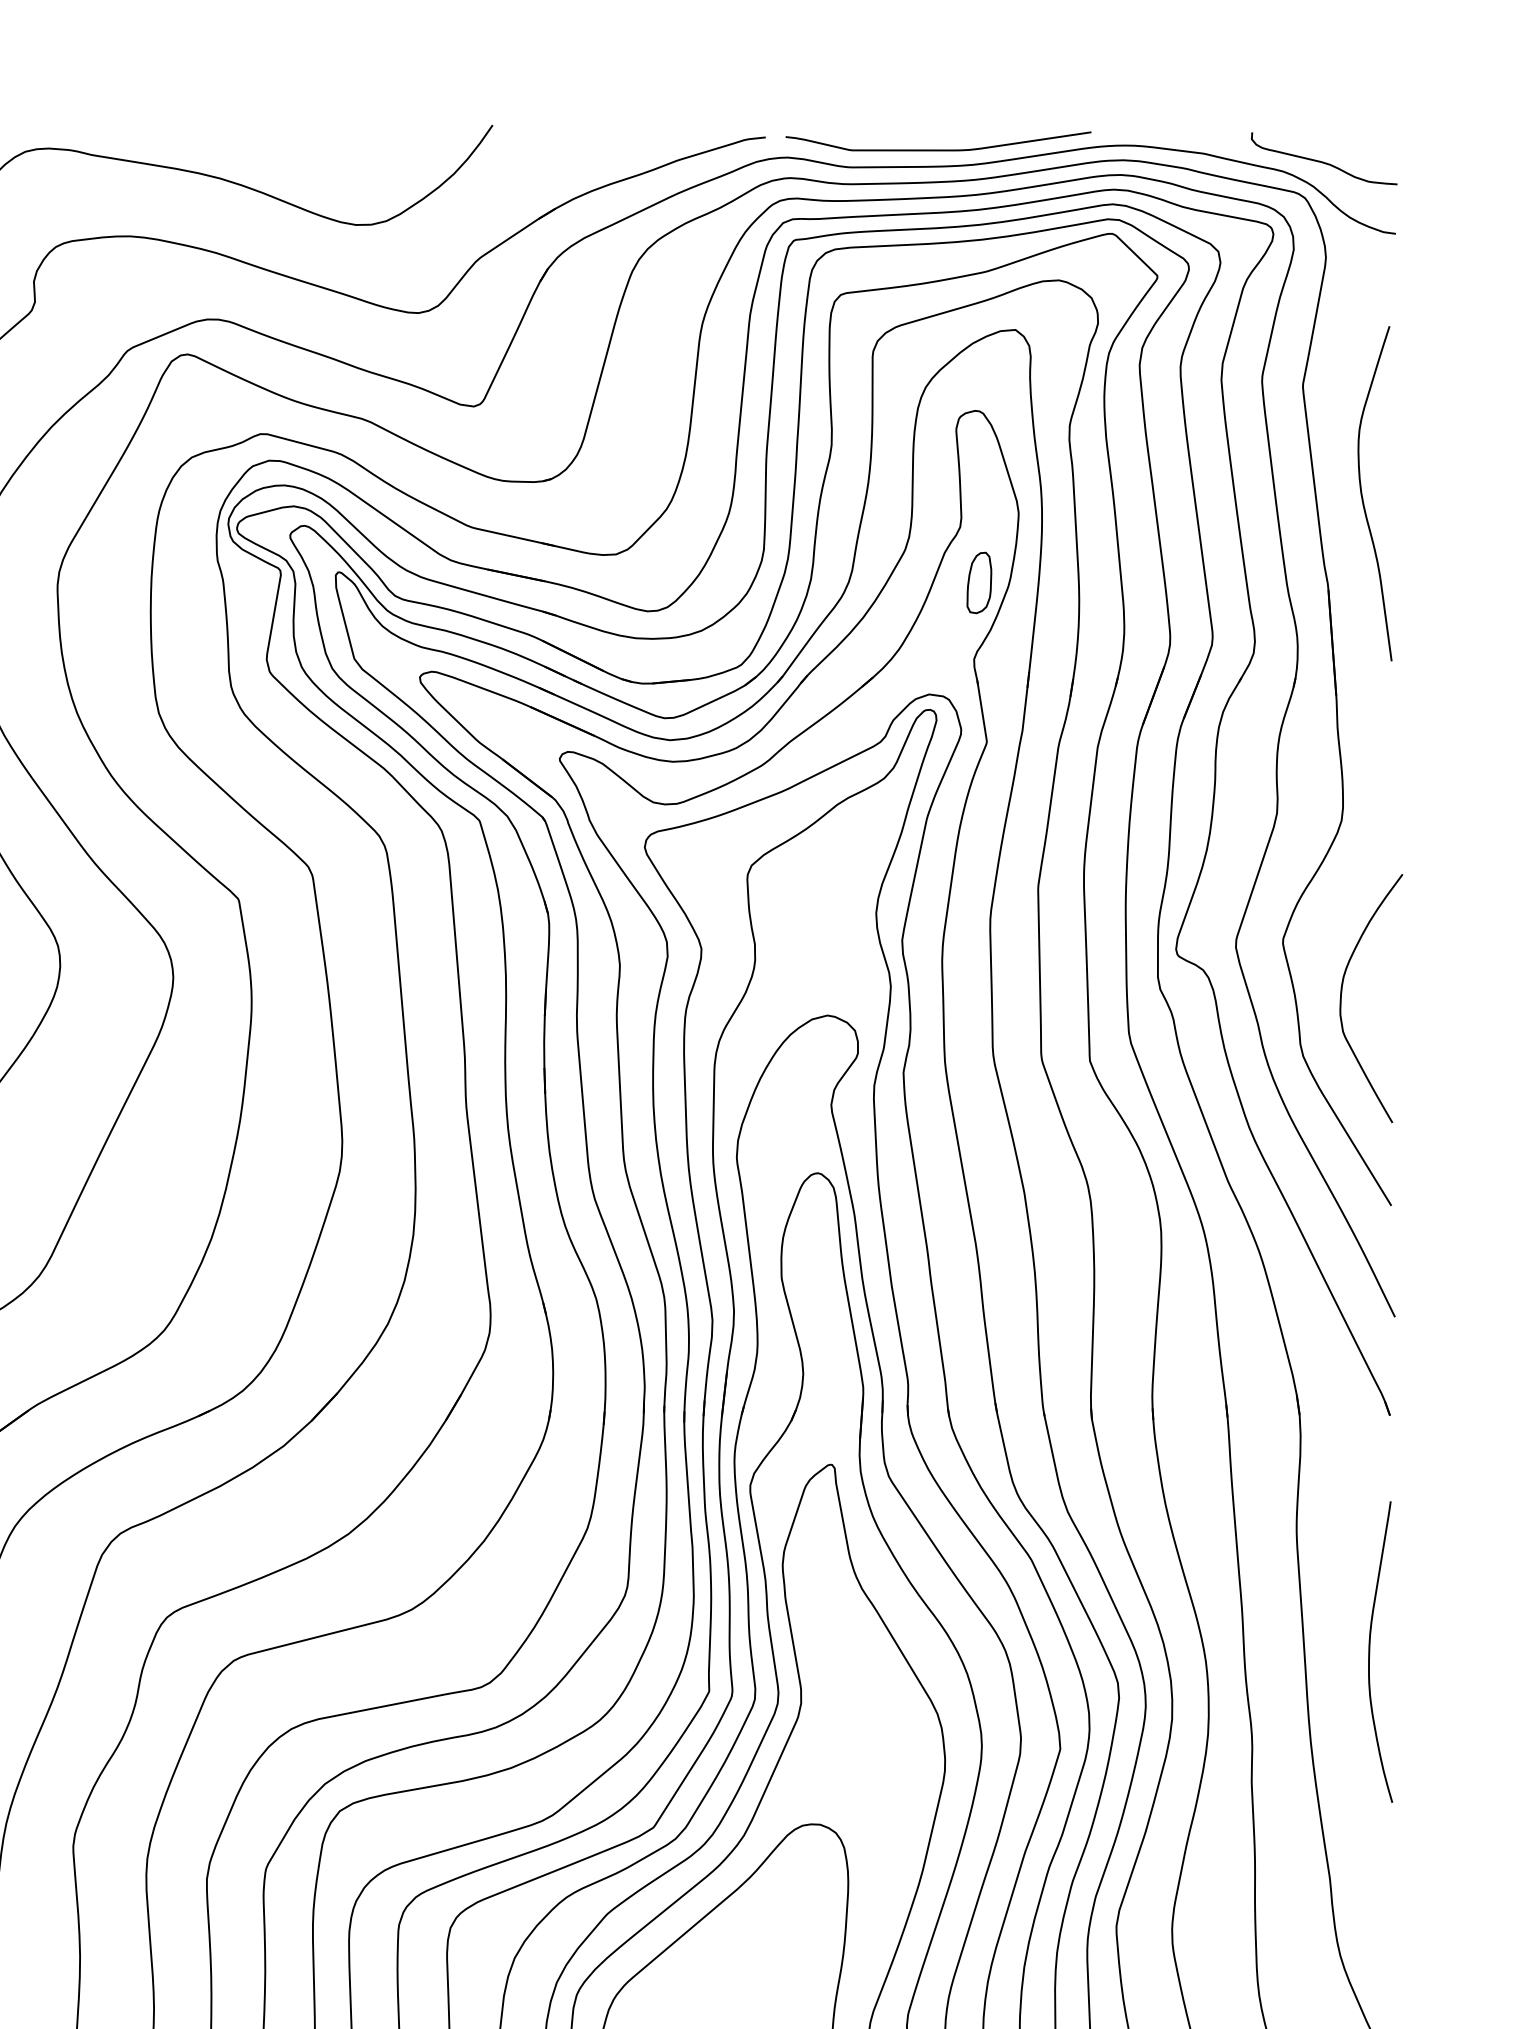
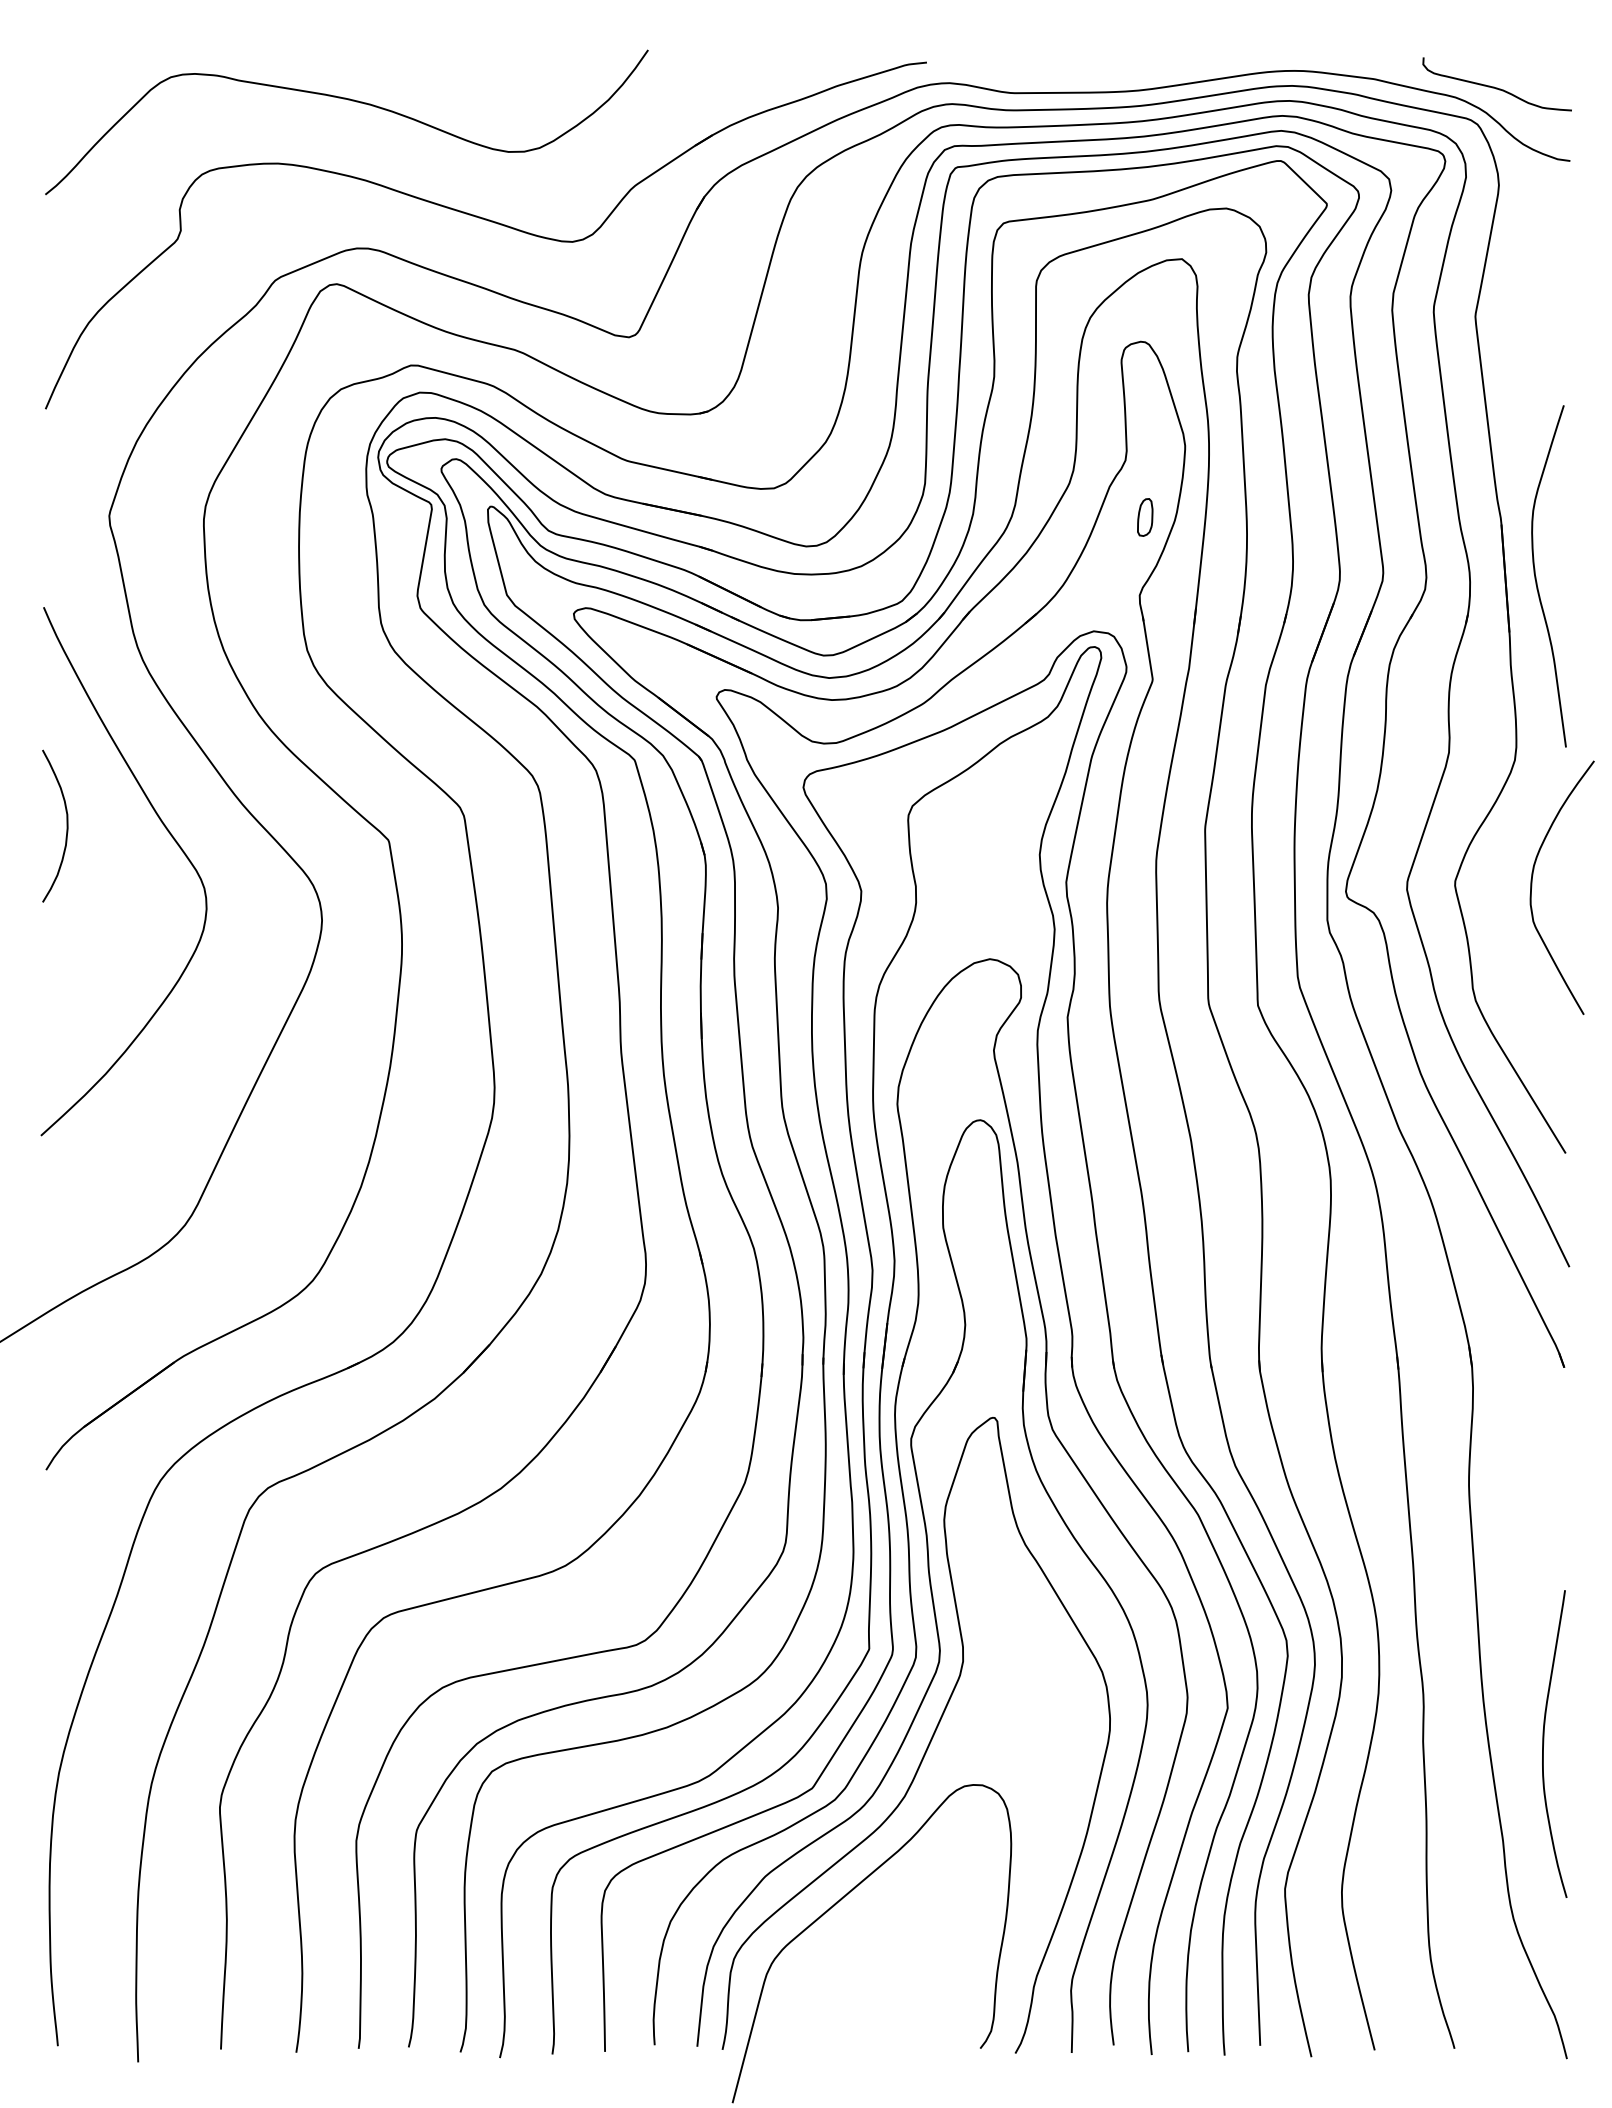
curve: (938, 150) -> (1103, 75), removed
curve: (1362, 493) -> (1536, 576), moved
part: (979, 582) -> (1145, 517), size x0.6
curve: (1342, 998) -> (1532, 887), moved
curve: (1370, 1651) -> (1544, 1743), moved

